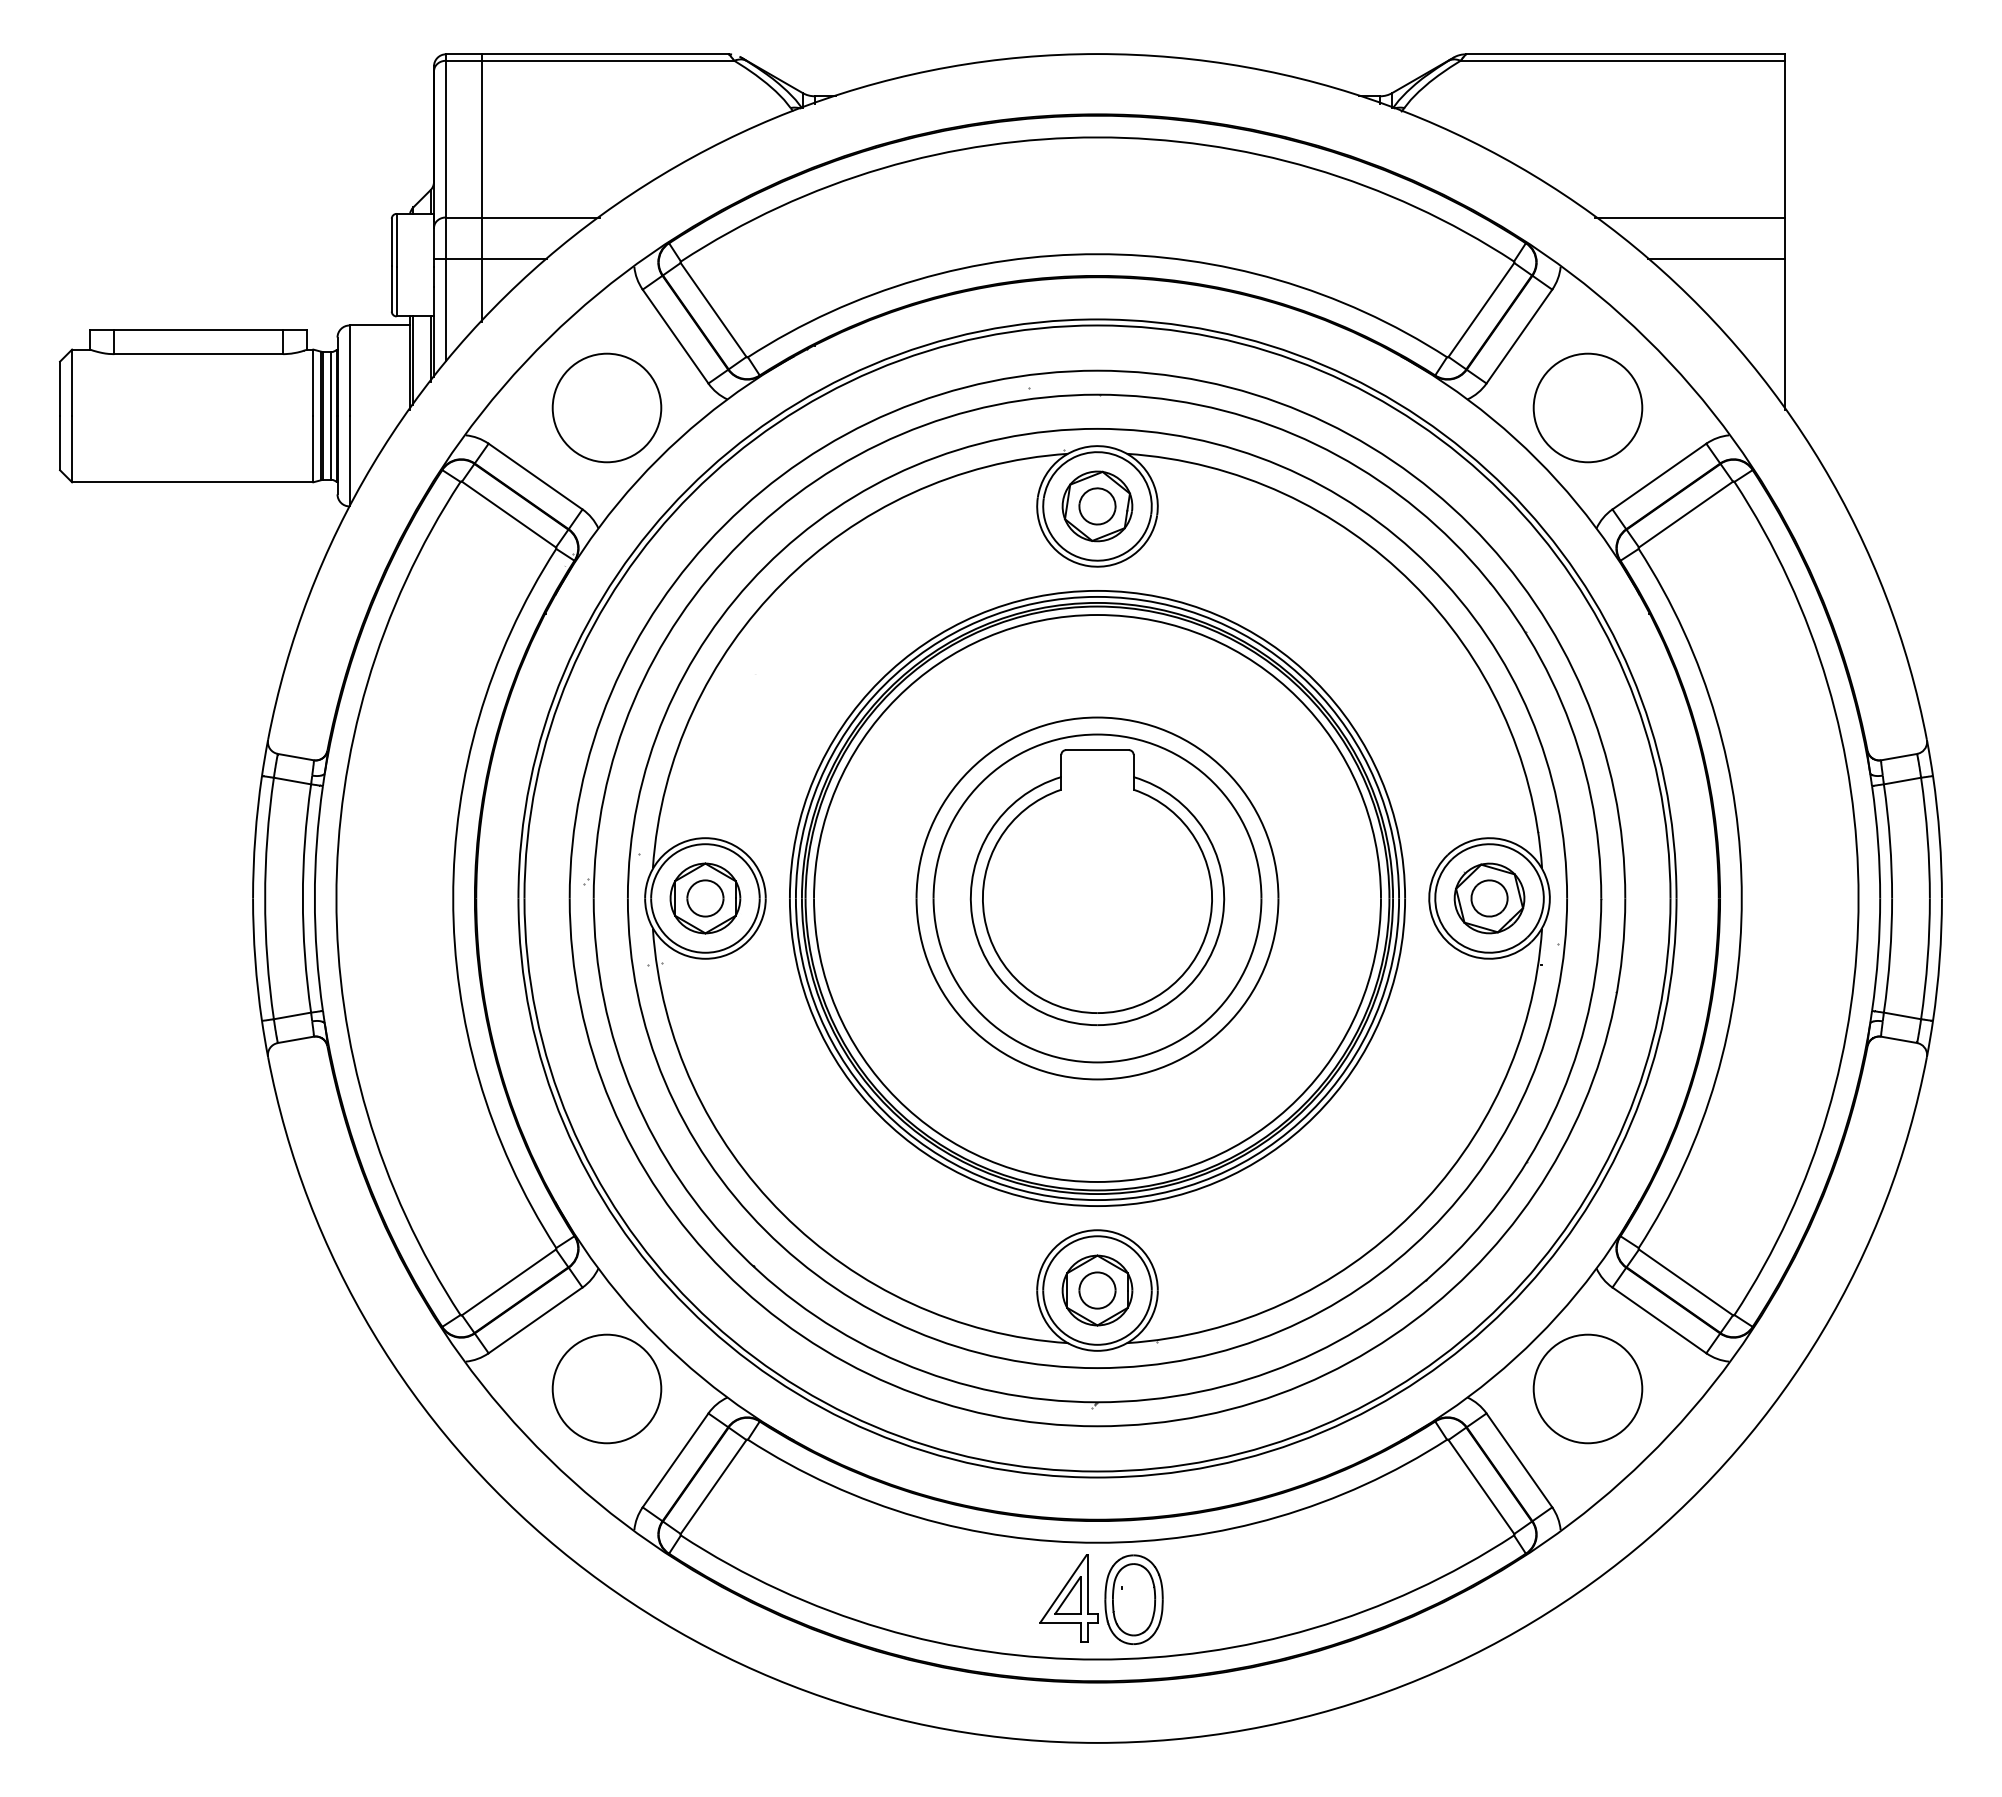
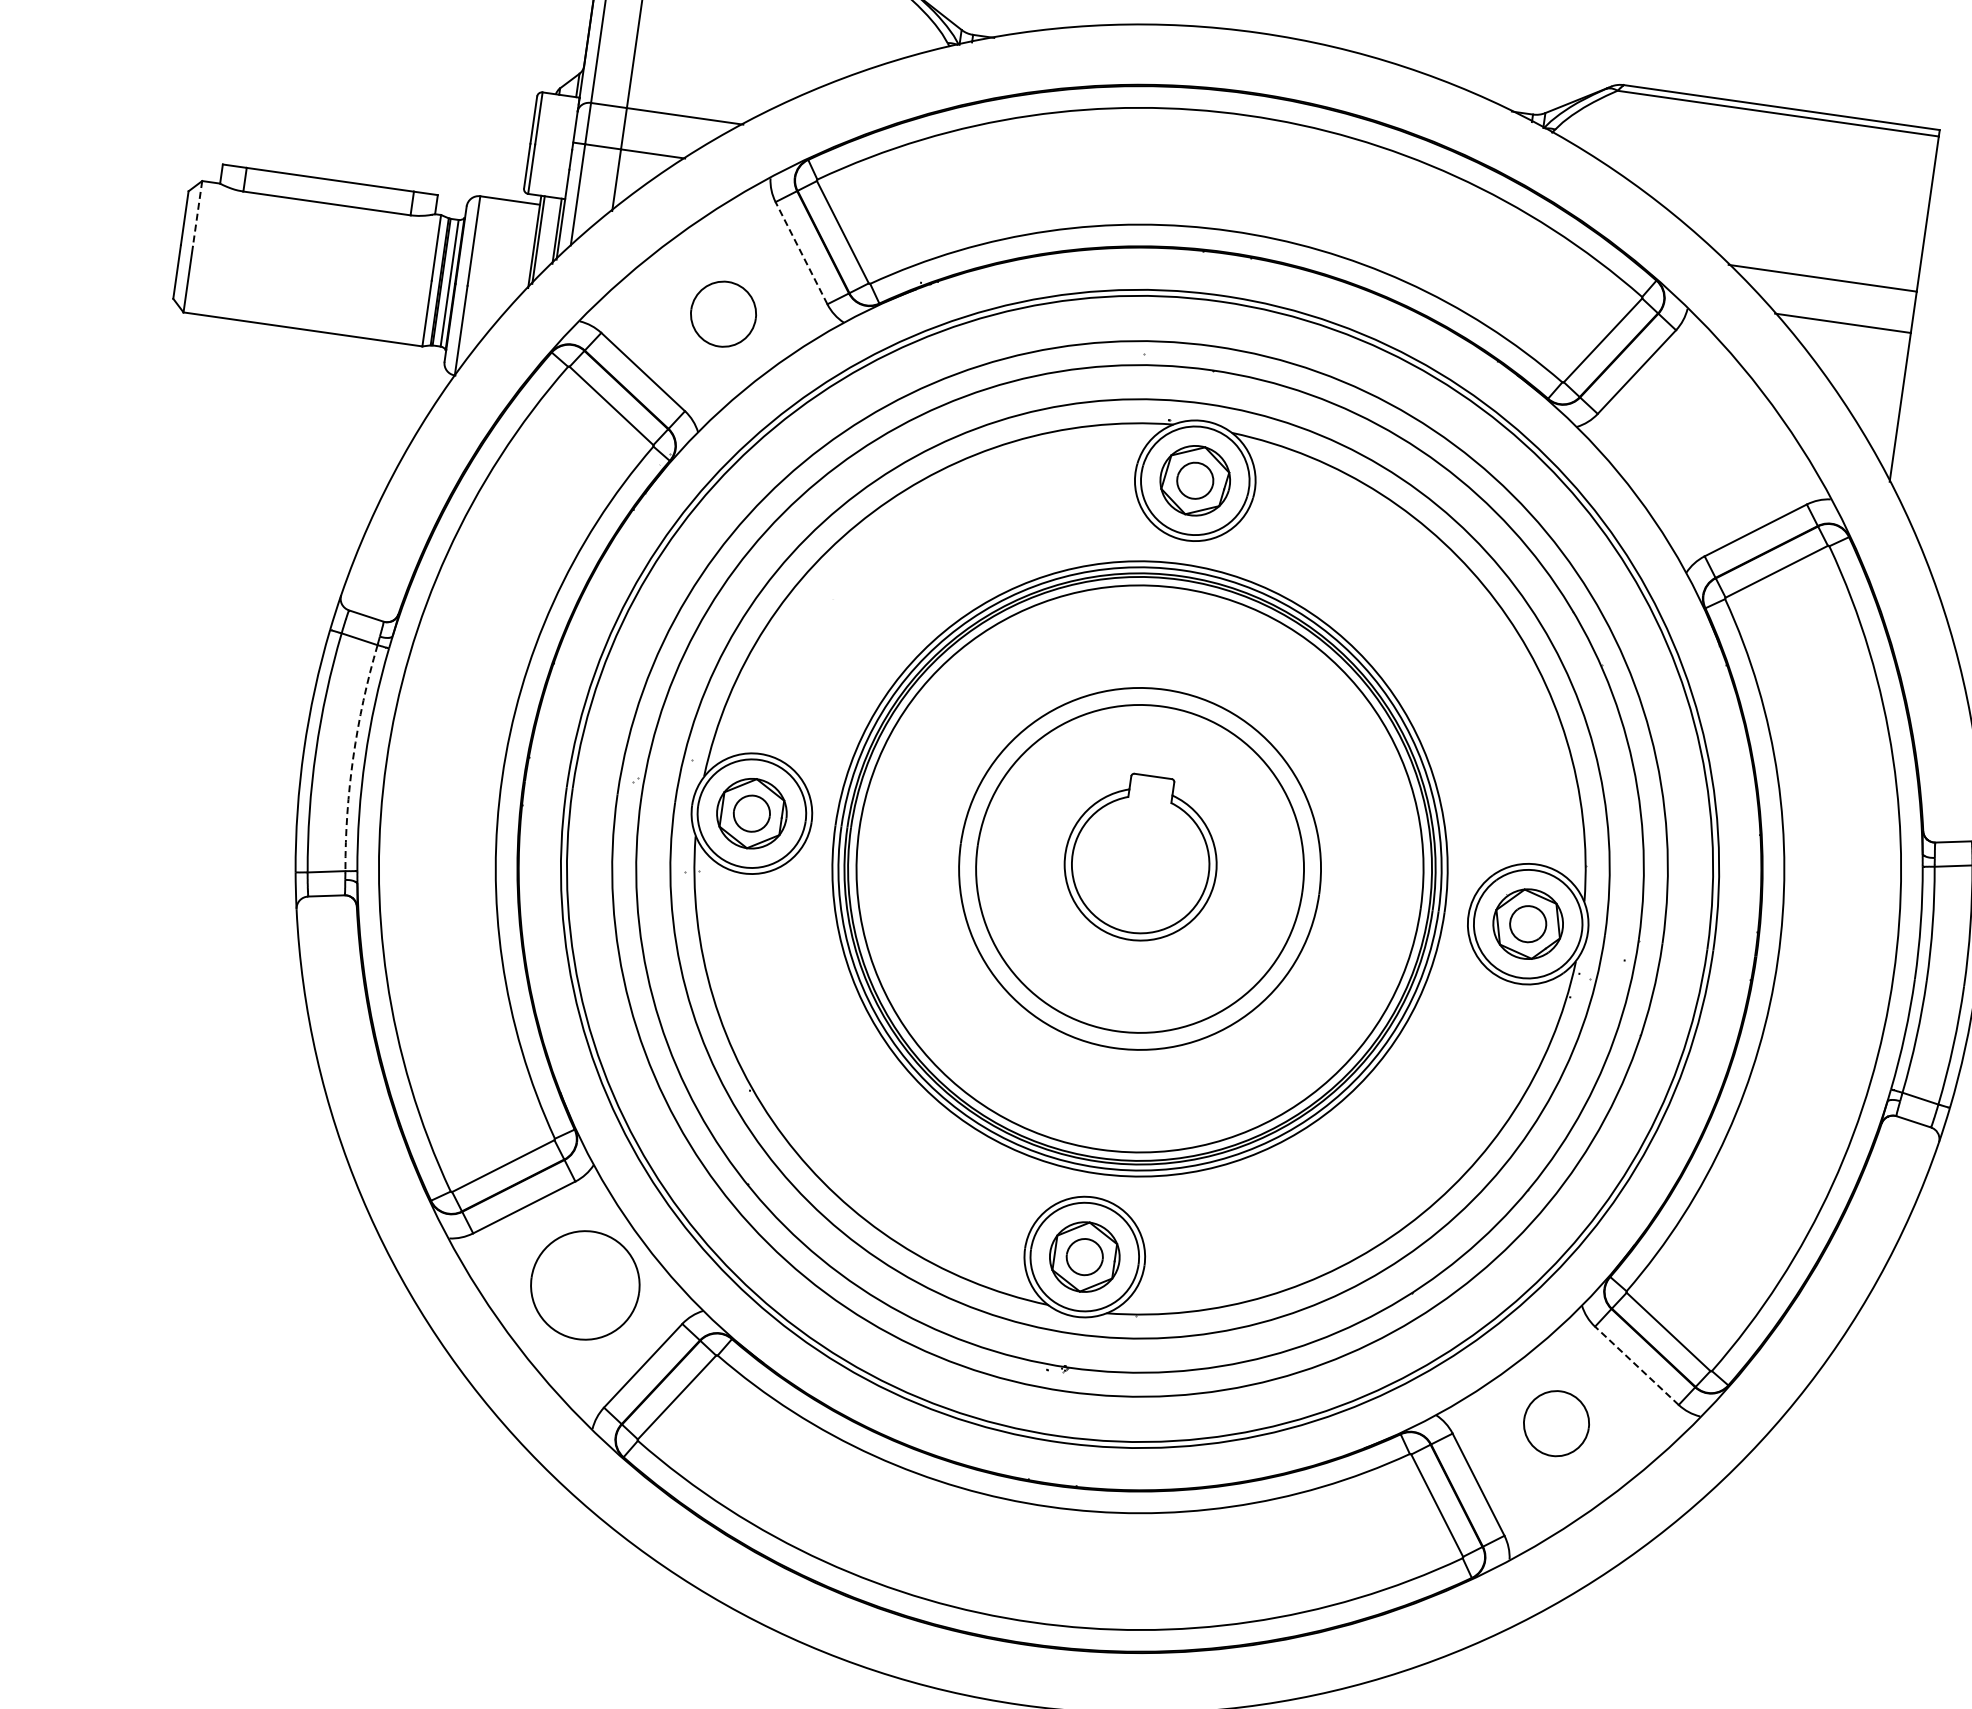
line: (675, 336) -> (801, 253), solid -> dashed
line: (72, 383) -> (197, 214), solid -> dashed
part: (606, 407) -> (723, 313), size x0.6
part: (1587, 407) -> (1694, 451), removed
part: (1097, 887) -> (1141, 858), size x0.6
arc: (302, 898) -> (352, 756), solid -> dashed
line: (1659, 1320) -> (1636, 1365), solid -> dashed
part: (1587, 1388) -> (1556, 1423), size x0.6
part: (1101, 1599) -> (1045, 1563), removed

